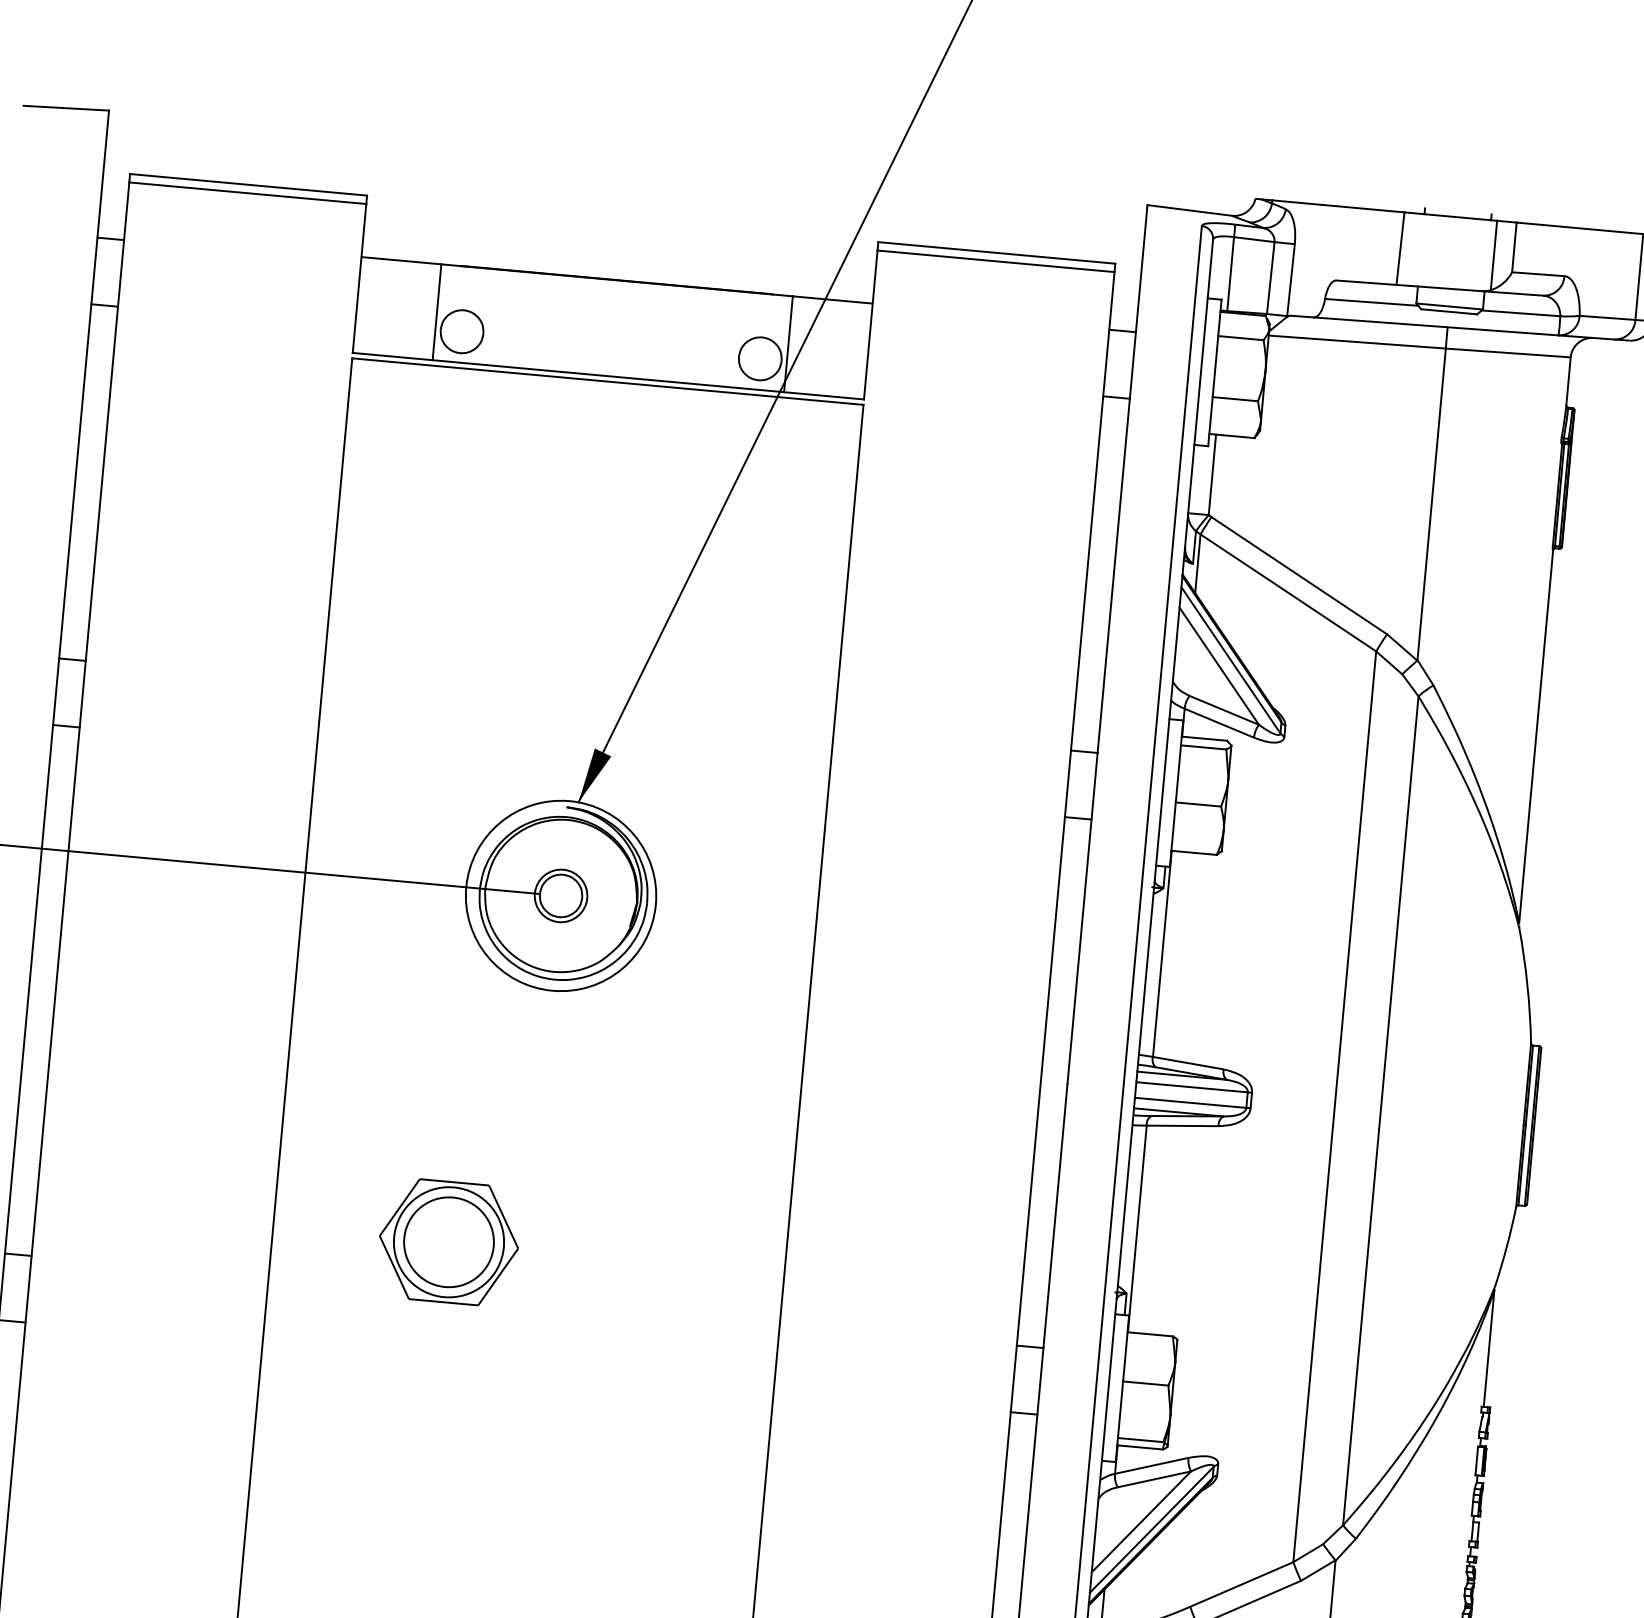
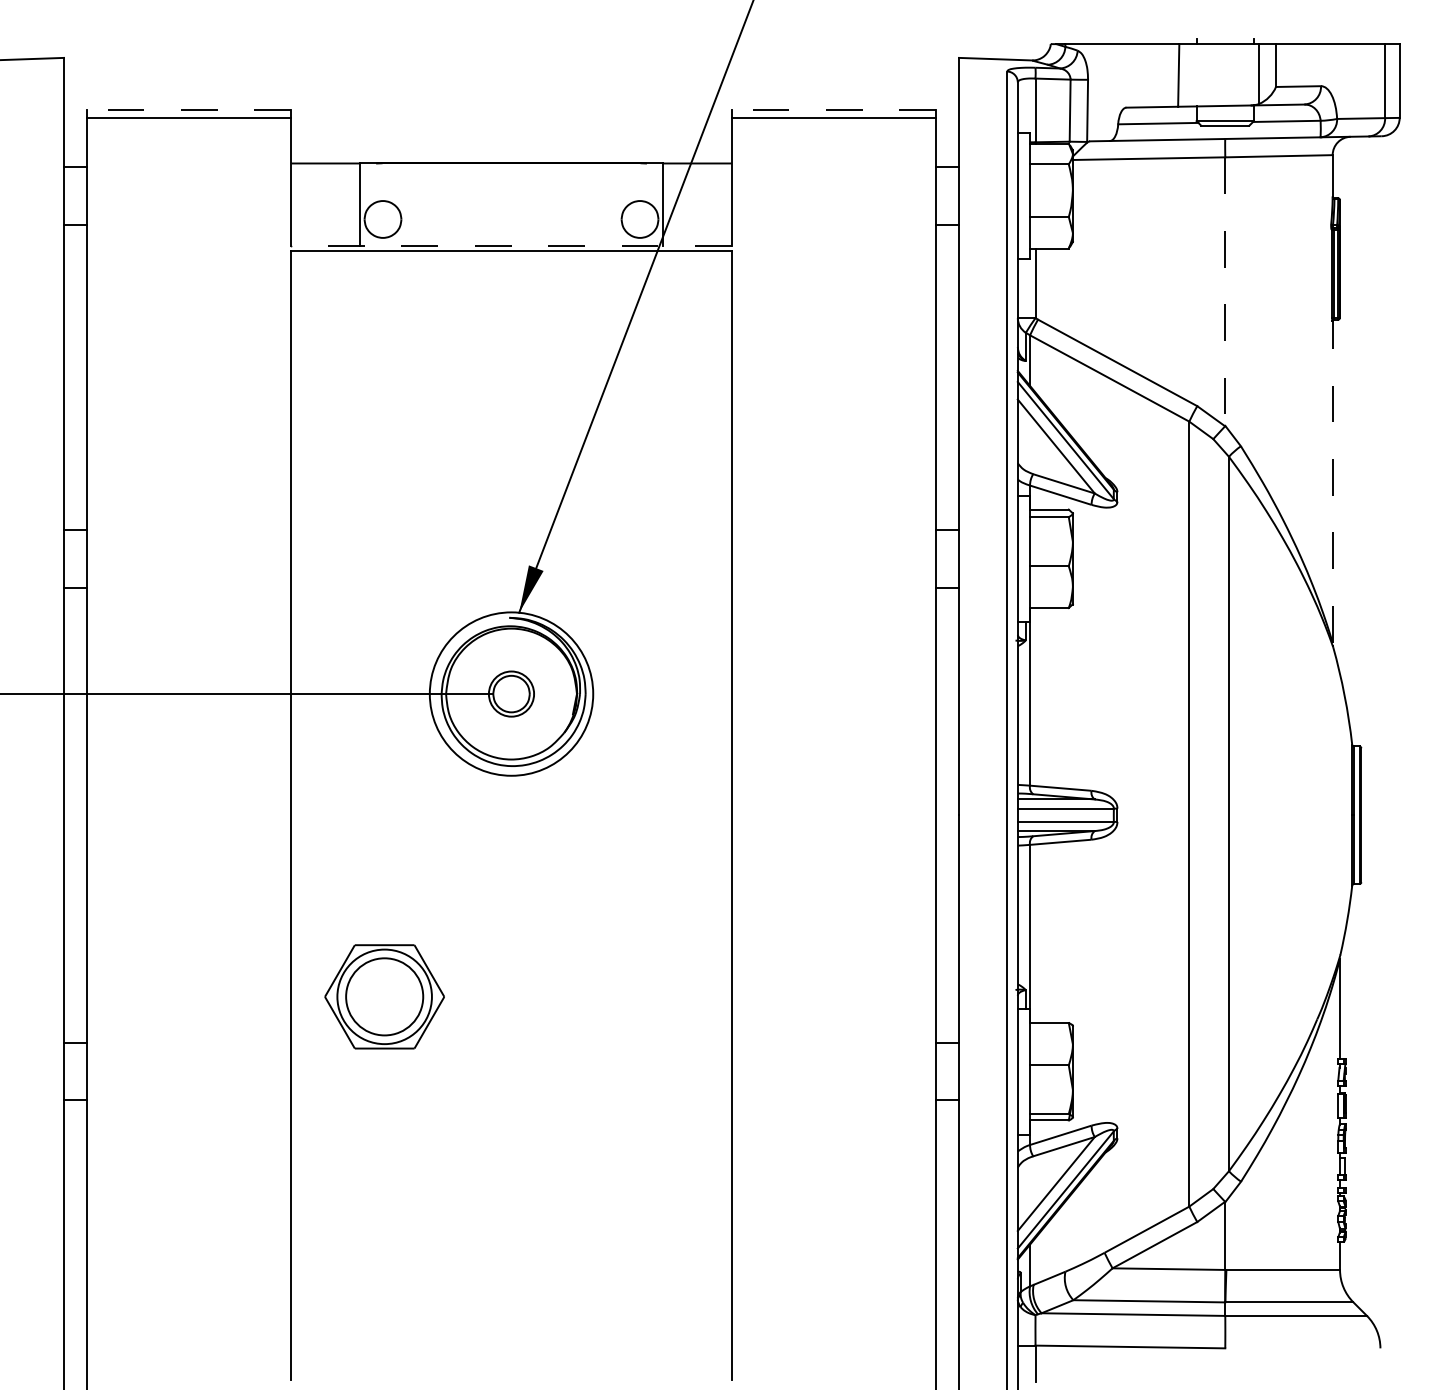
line: (247, 184) -> (188, 110), solid -> dashed
line: (996, 252) -> (833, 110), solid -> dashed
line: (608, 376) -> (511, 246), solid -> dashed
line: (1431, 505) -> (1225, 292), solid -> dashed
line: (1535, 737) -> (1332, 482), solid -> dashed
part: (448, 1241) -> (384, 996), moved

